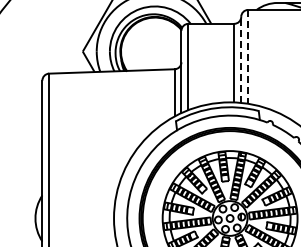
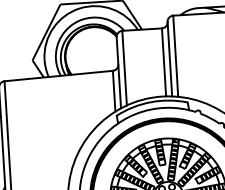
line: (248, 56) -> (175, 55), dashed -> solid
line: (241, 59) -> (170, 58), dashed -> solid

